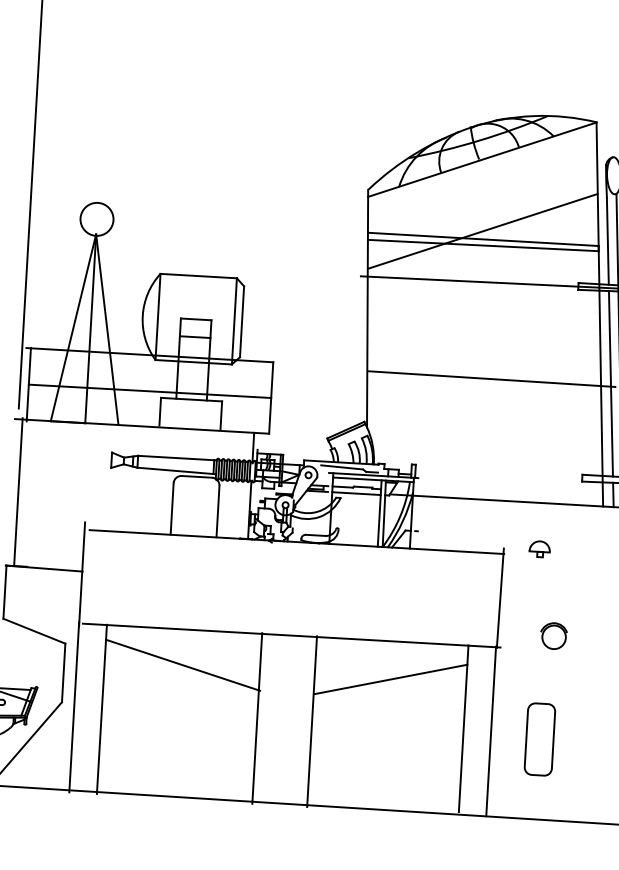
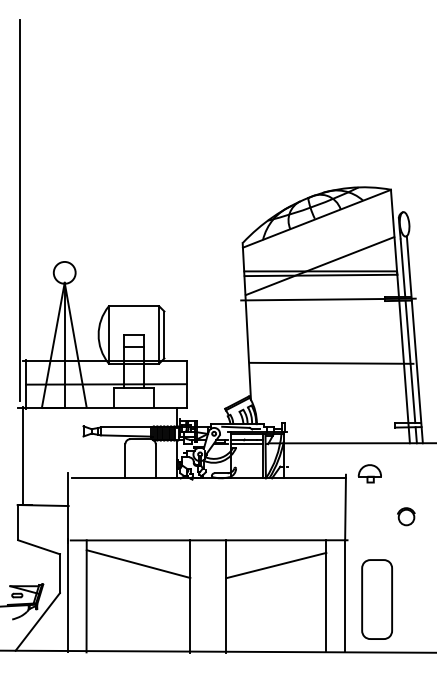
part: (539, 548) -> (369, 473), size x1.67
part: (554, 635) -> (406, 516), moved
part: (539, 739) -> (376, 599), size x1.67

